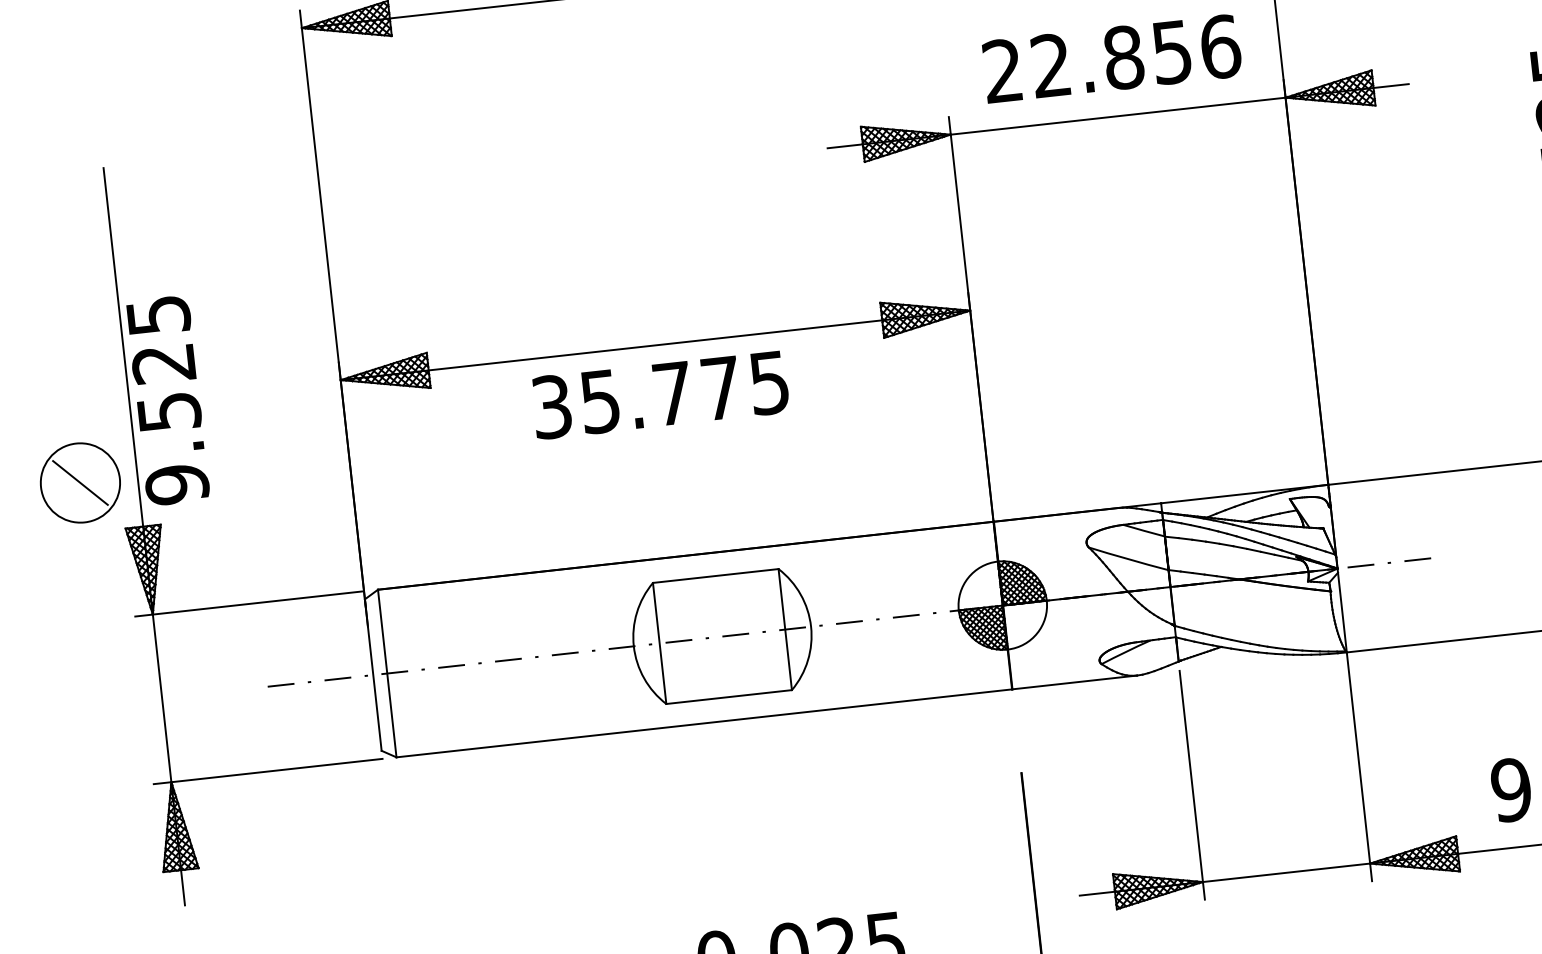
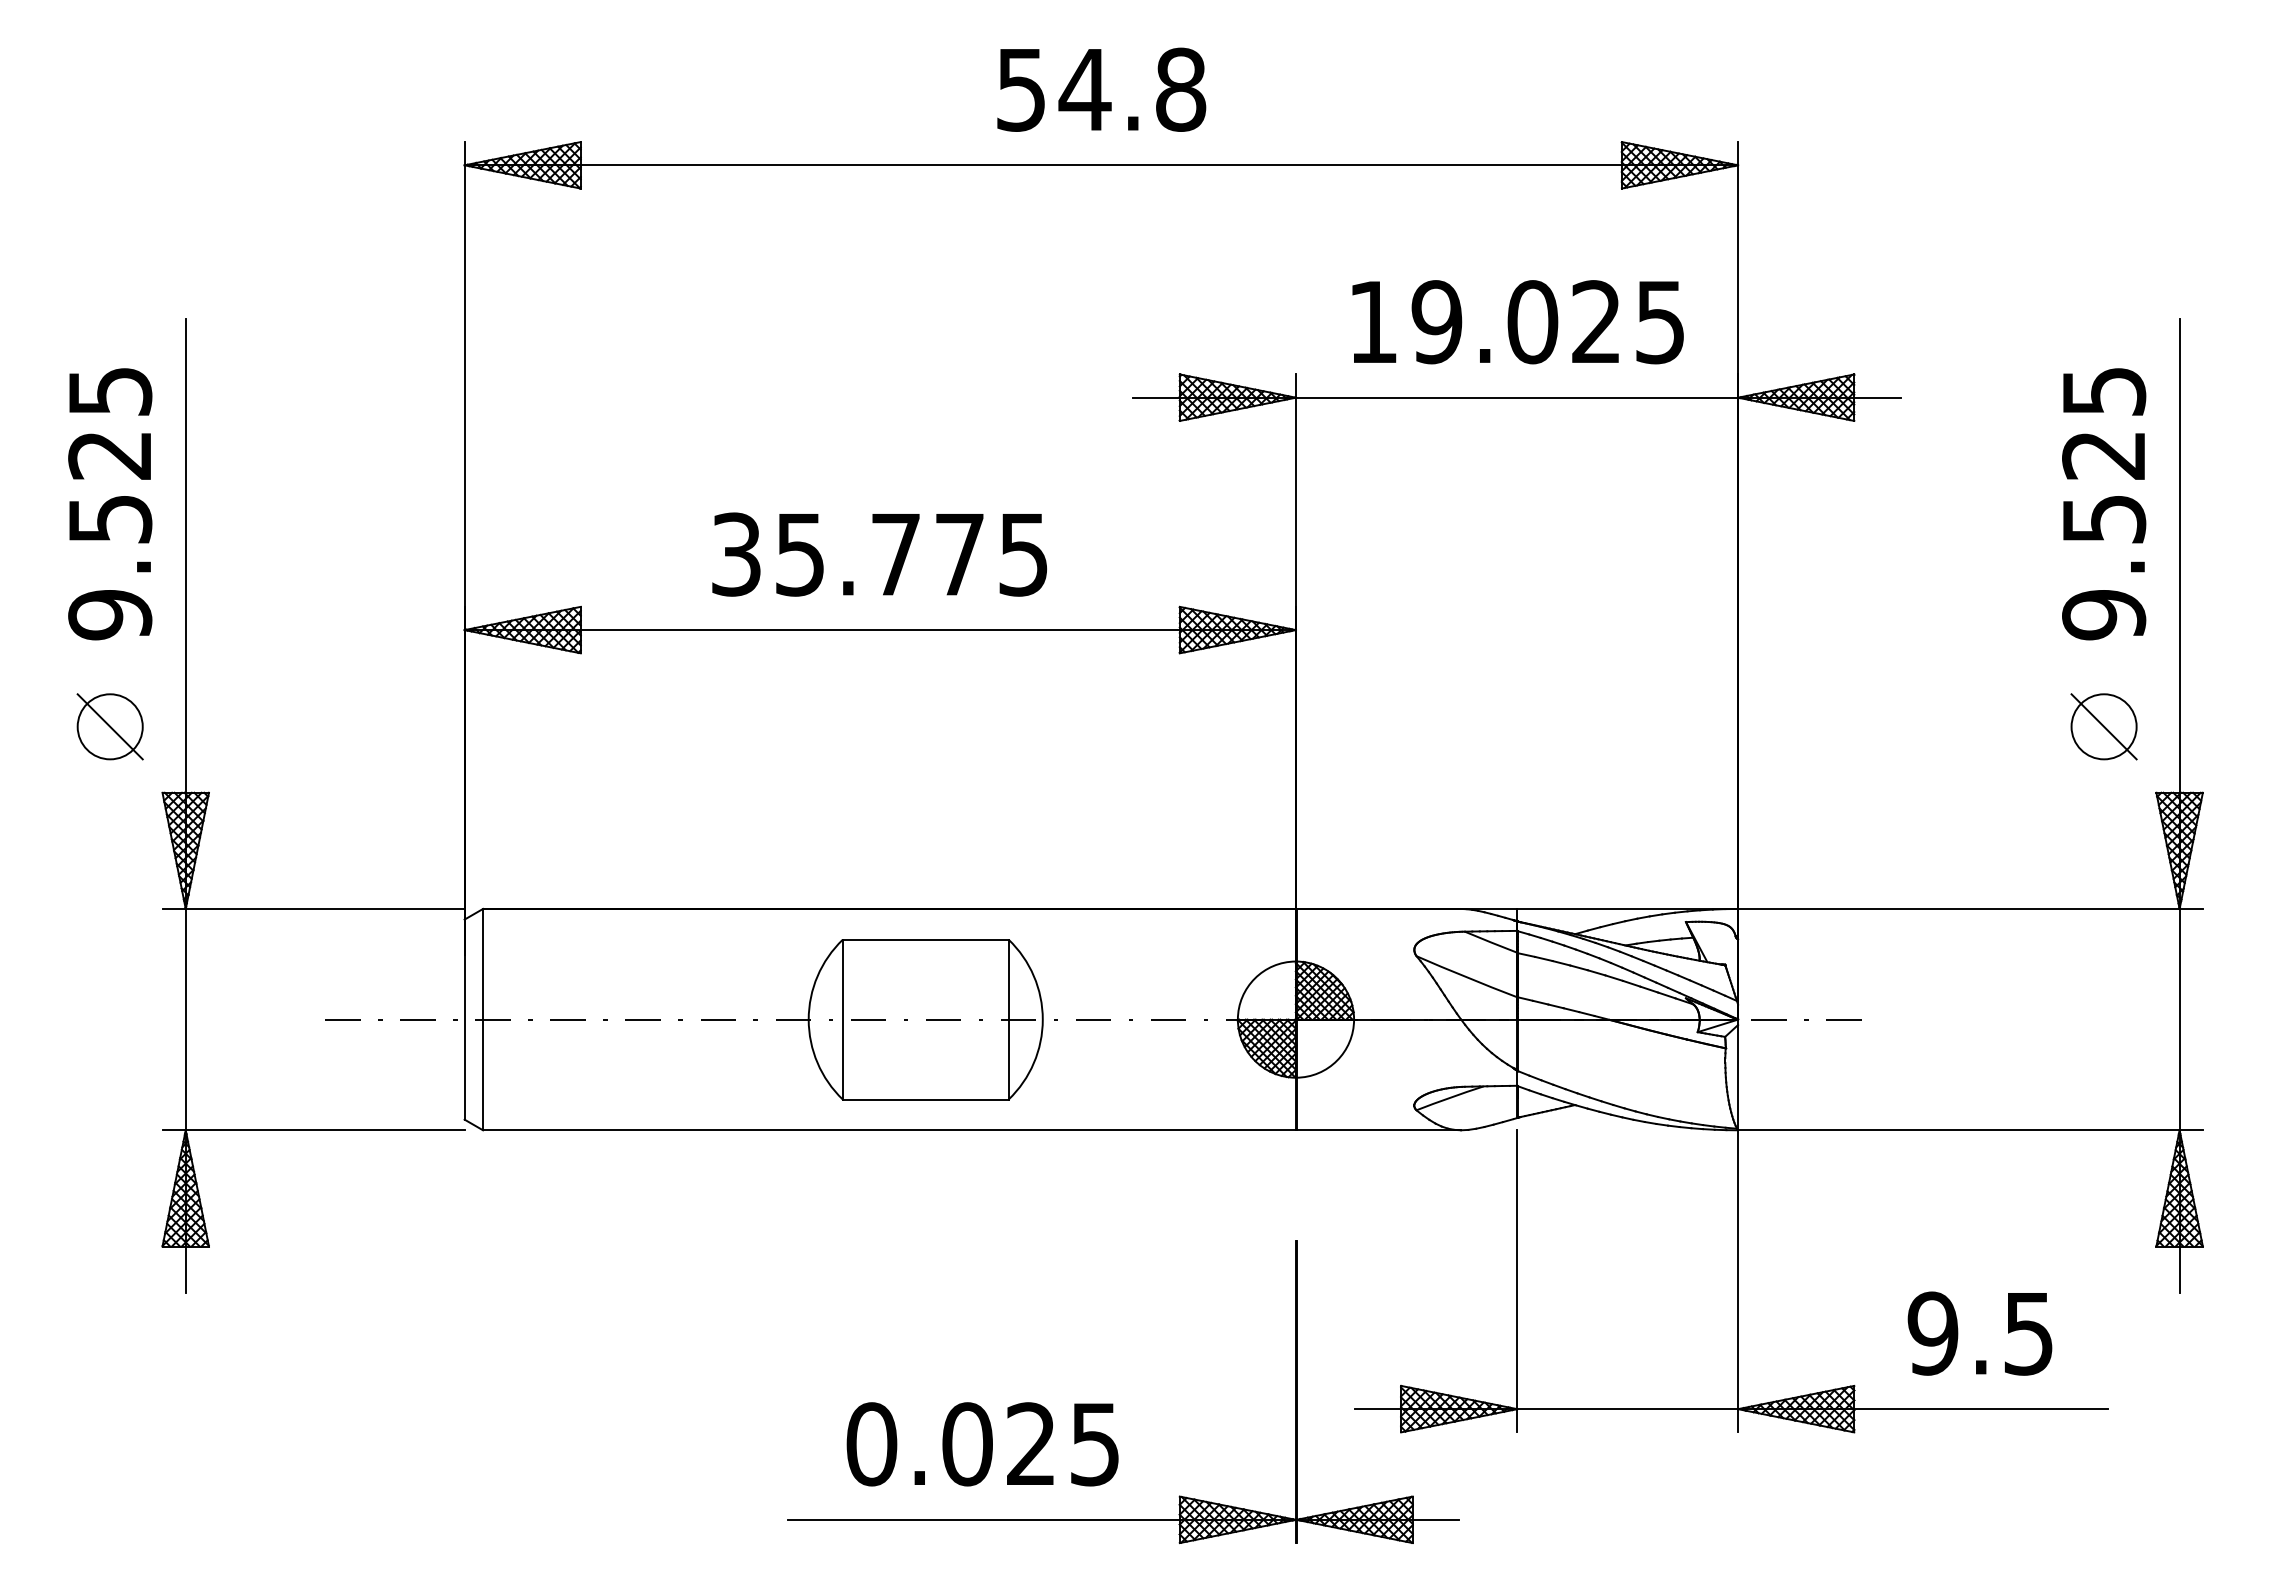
text: (1112, 59) -> (1517, 322), 22.856 -> 19.025
text: (660, 394) -> (879, 554), moved
text: (168, 401) -> (110, 504), moved
circle: (79, 482) -> (109, 726), size x0.62

